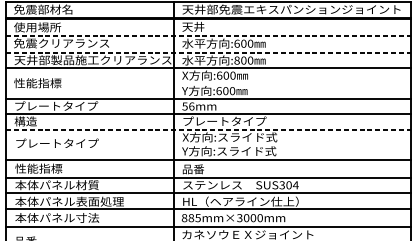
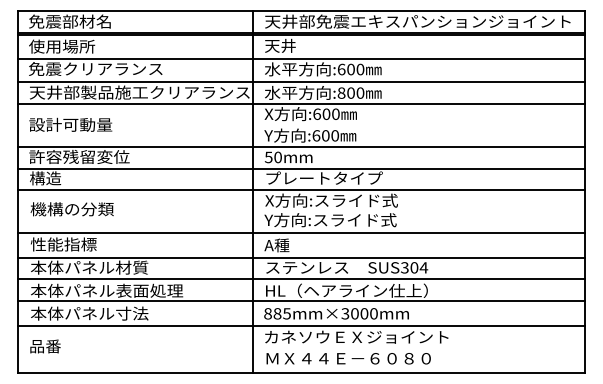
line: (208, 35) -> (301, 58), dashed -> solid
line: (208, 53) -> (301, 82), dashed -> solid
text: (43, 82) -> (70, 124), 性能指標 -> 設計可動量
text: (55, 105) -> (87, 156), プレートタイプ -> 許容残留変位
text: (191, 105) -> (277, 156), 56mm -> 50mm
line: (208, 130) -> (301, 190), dashed -> solid
text: (56, 143) -> (88, 209), プレートタイプ -> 機構の分類
text: (192, 169) -> (279, 245), 品番 -> A種

